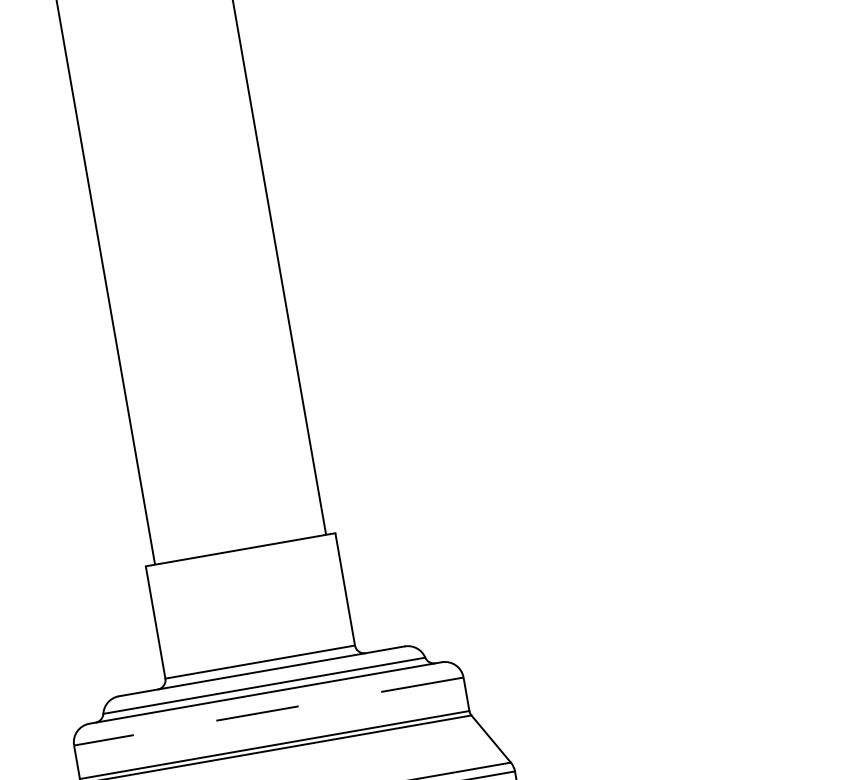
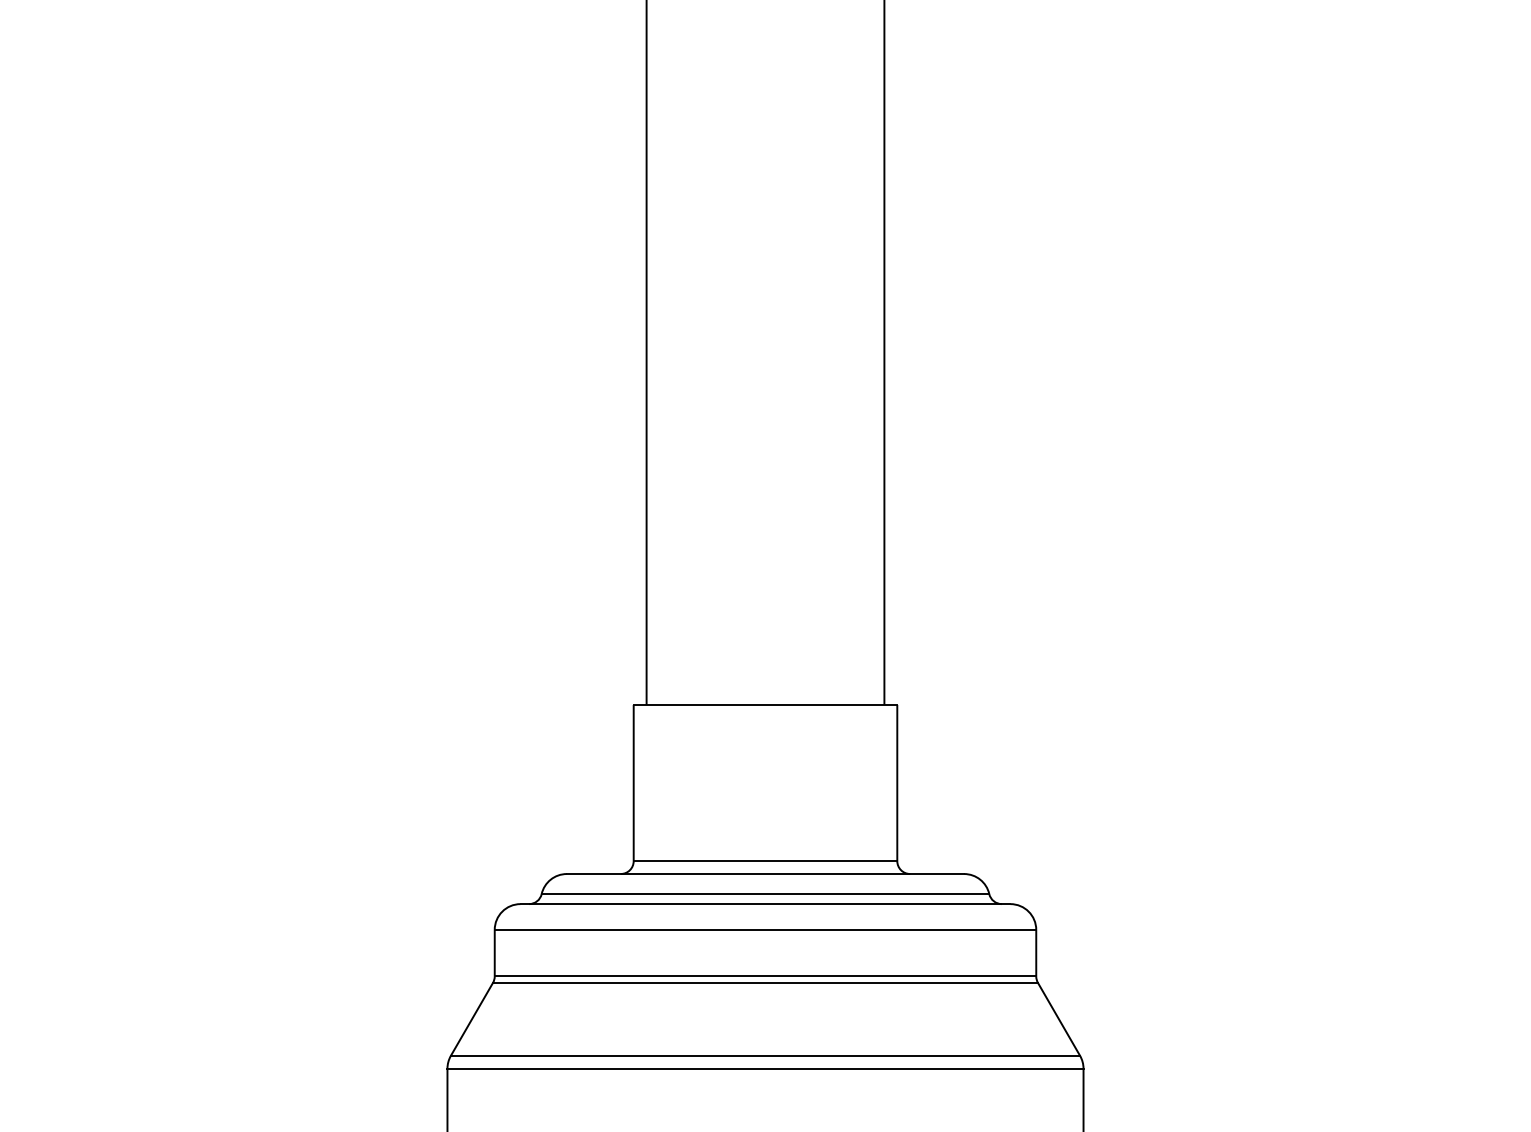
line: (268, 711) -> (765, 929), dashed -> solid

